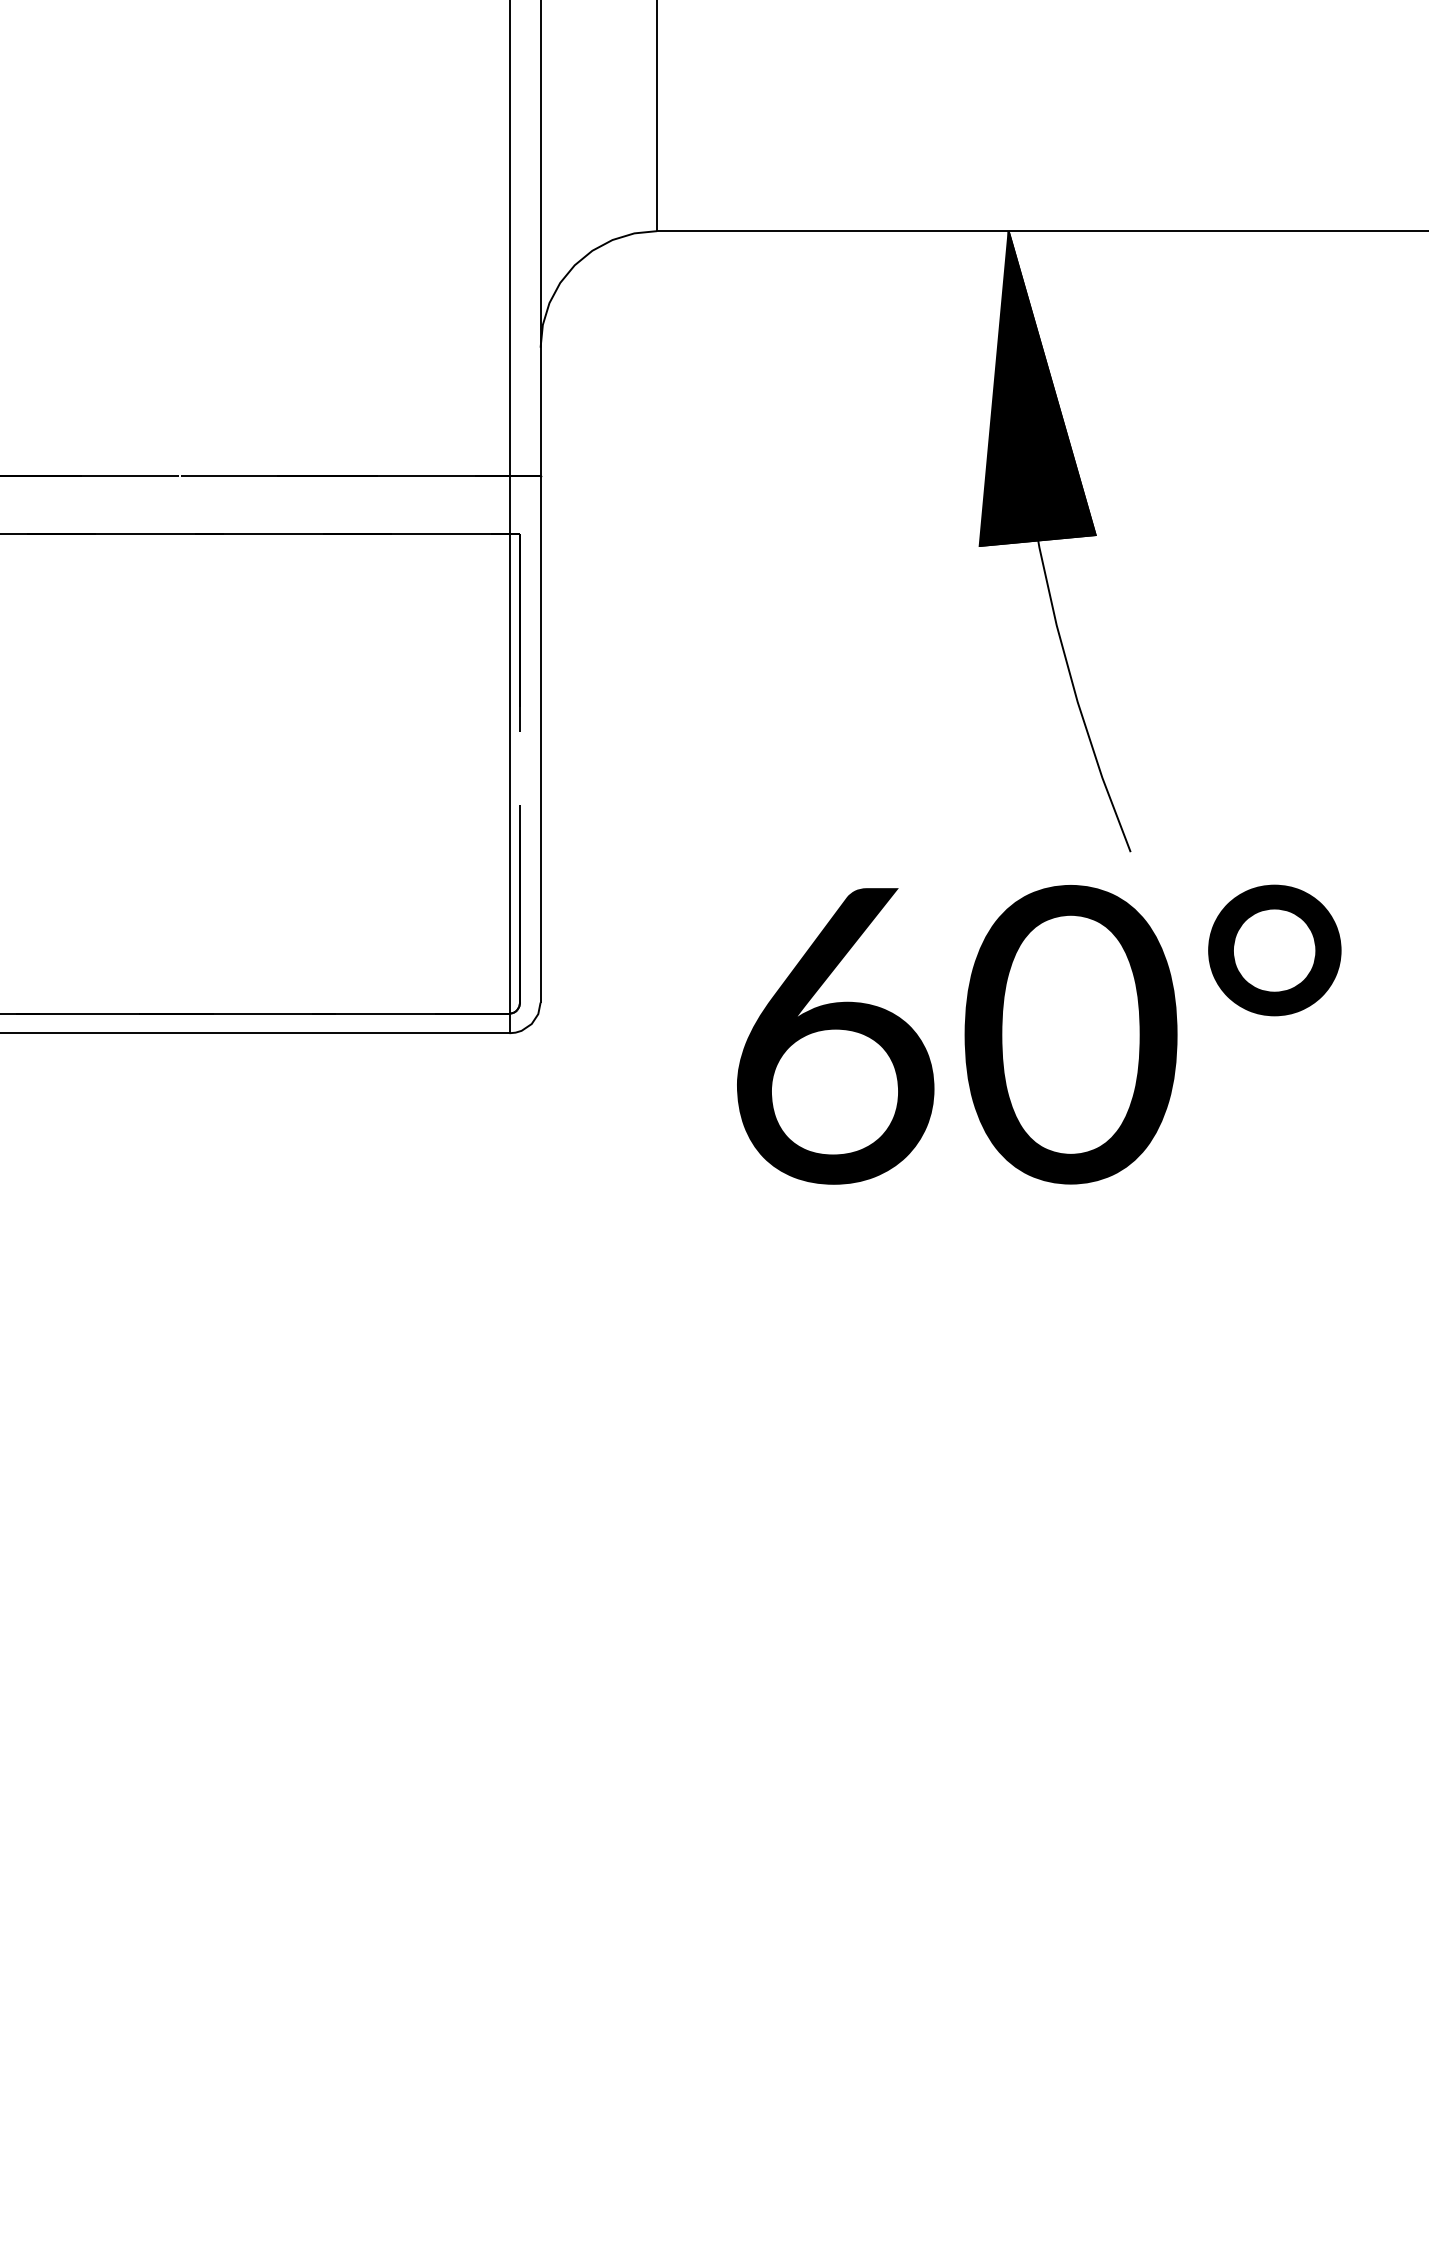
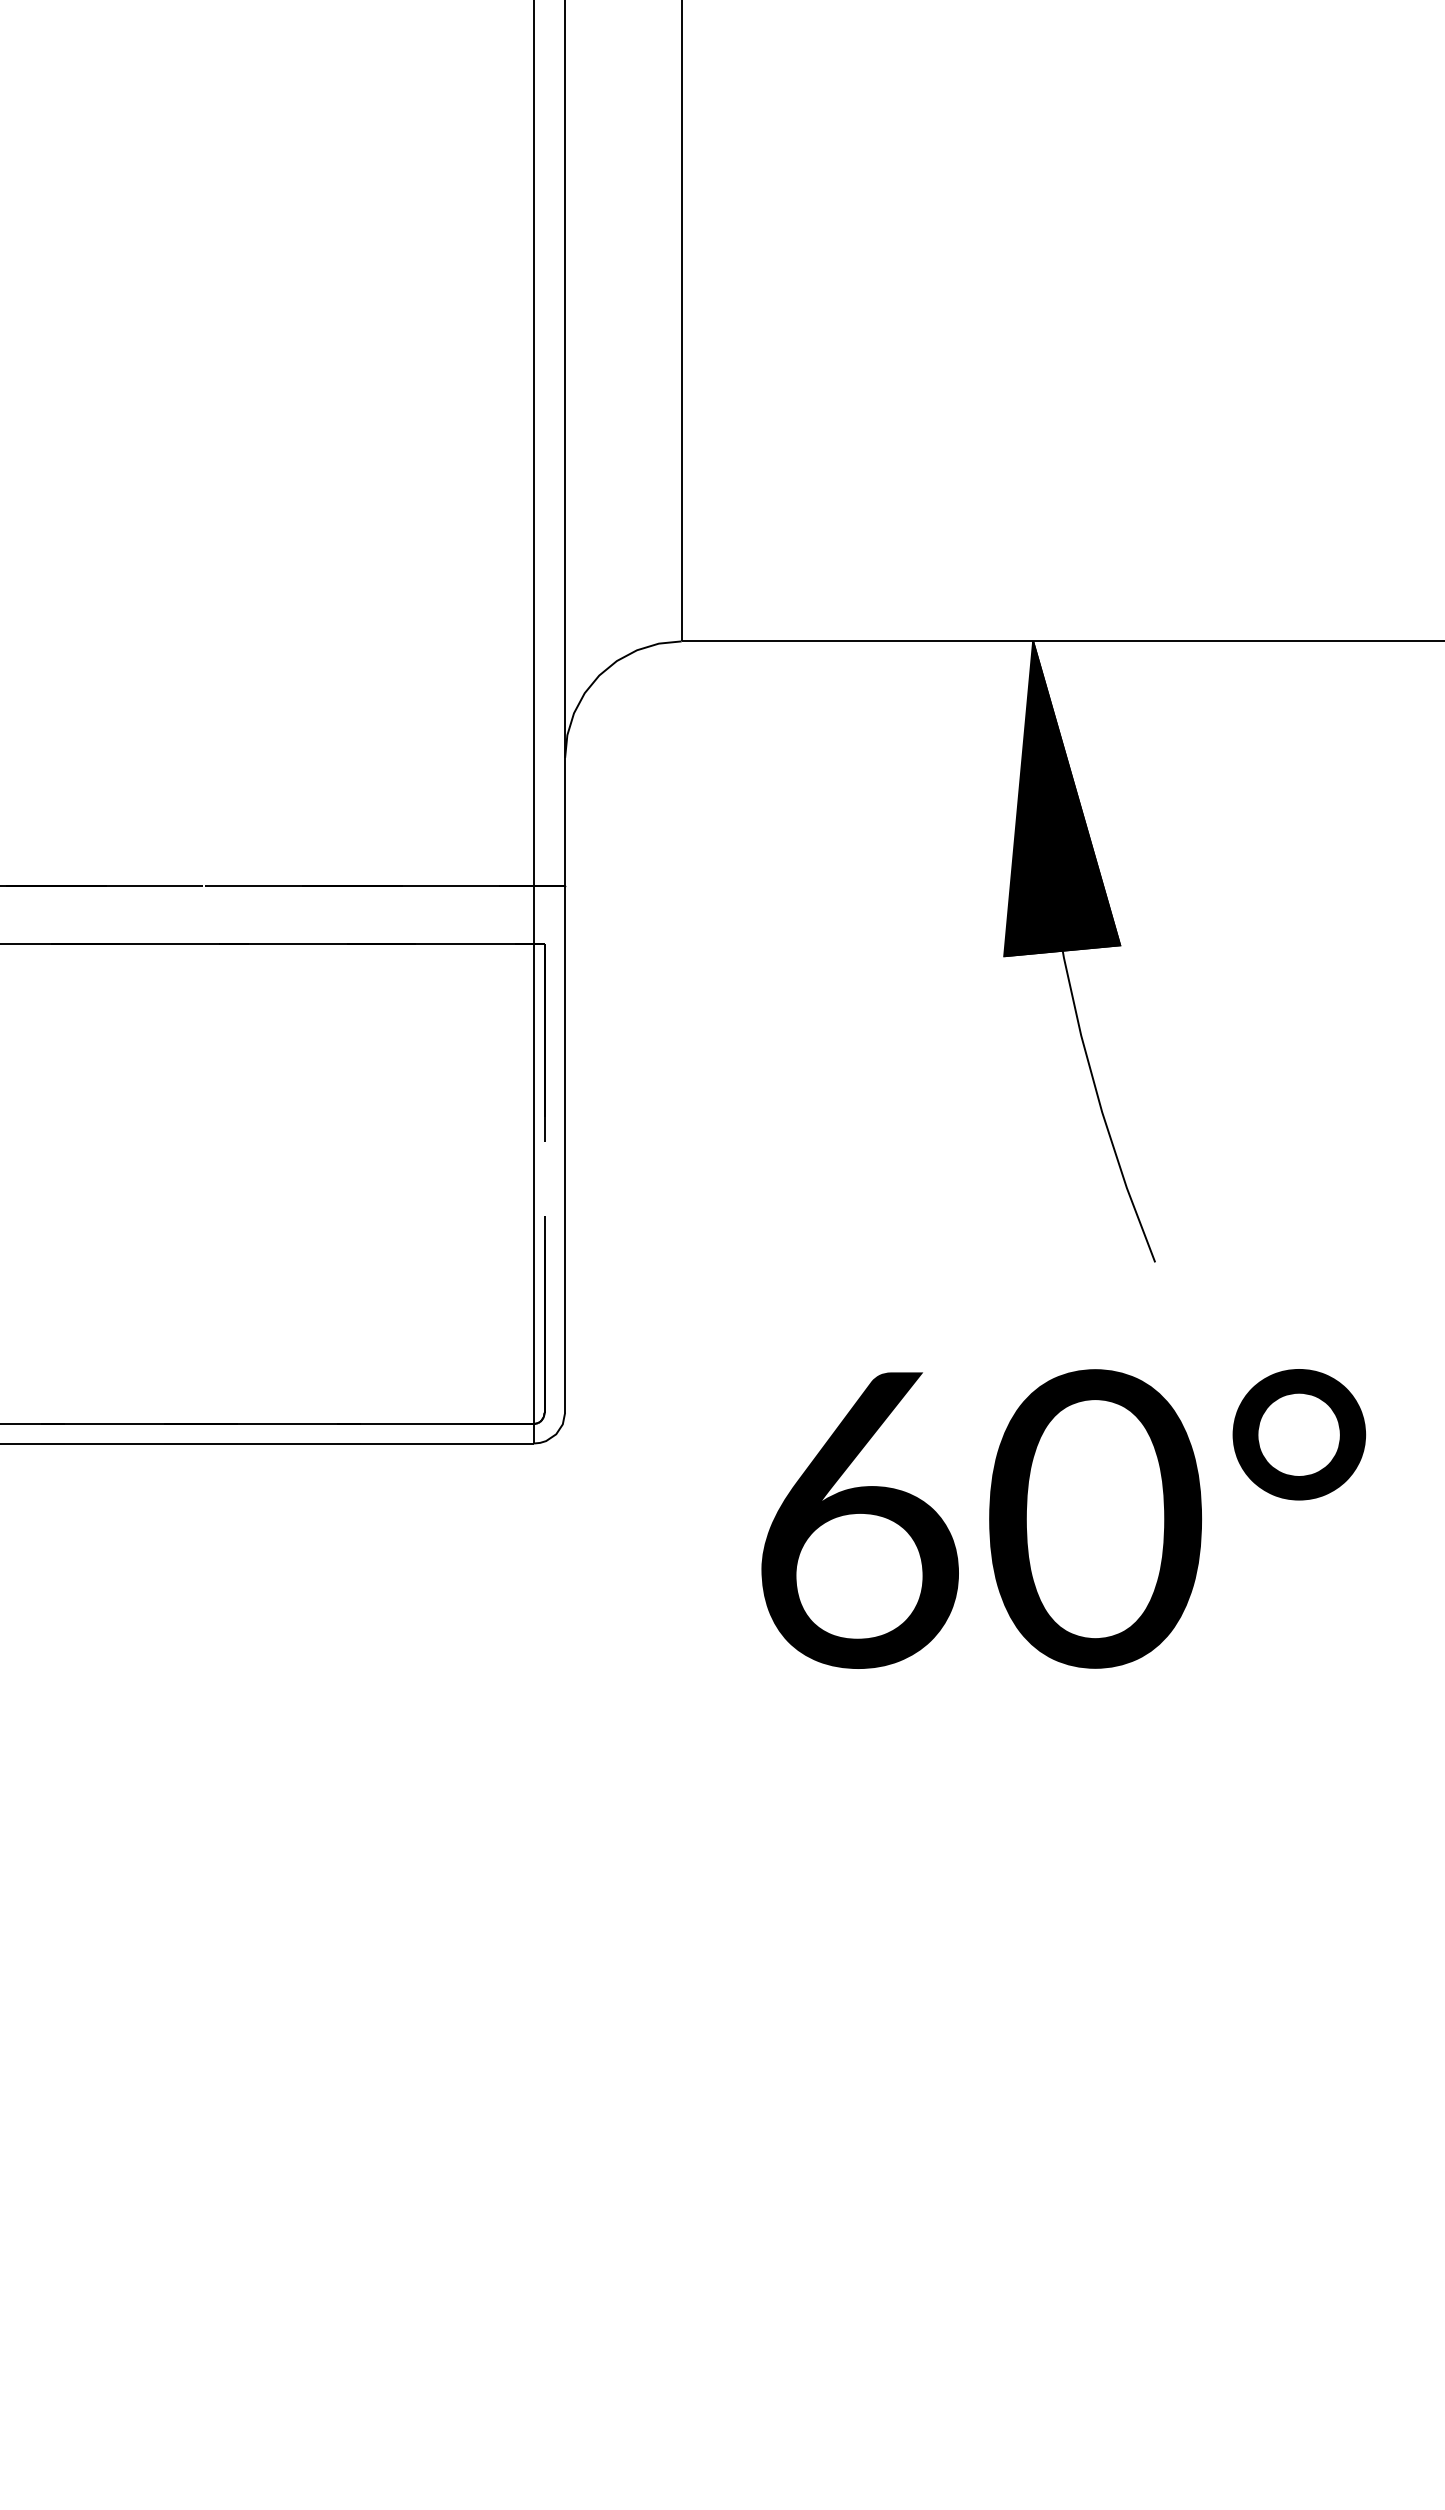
text: (1038, 1034) -> (1063, 1518), moved

